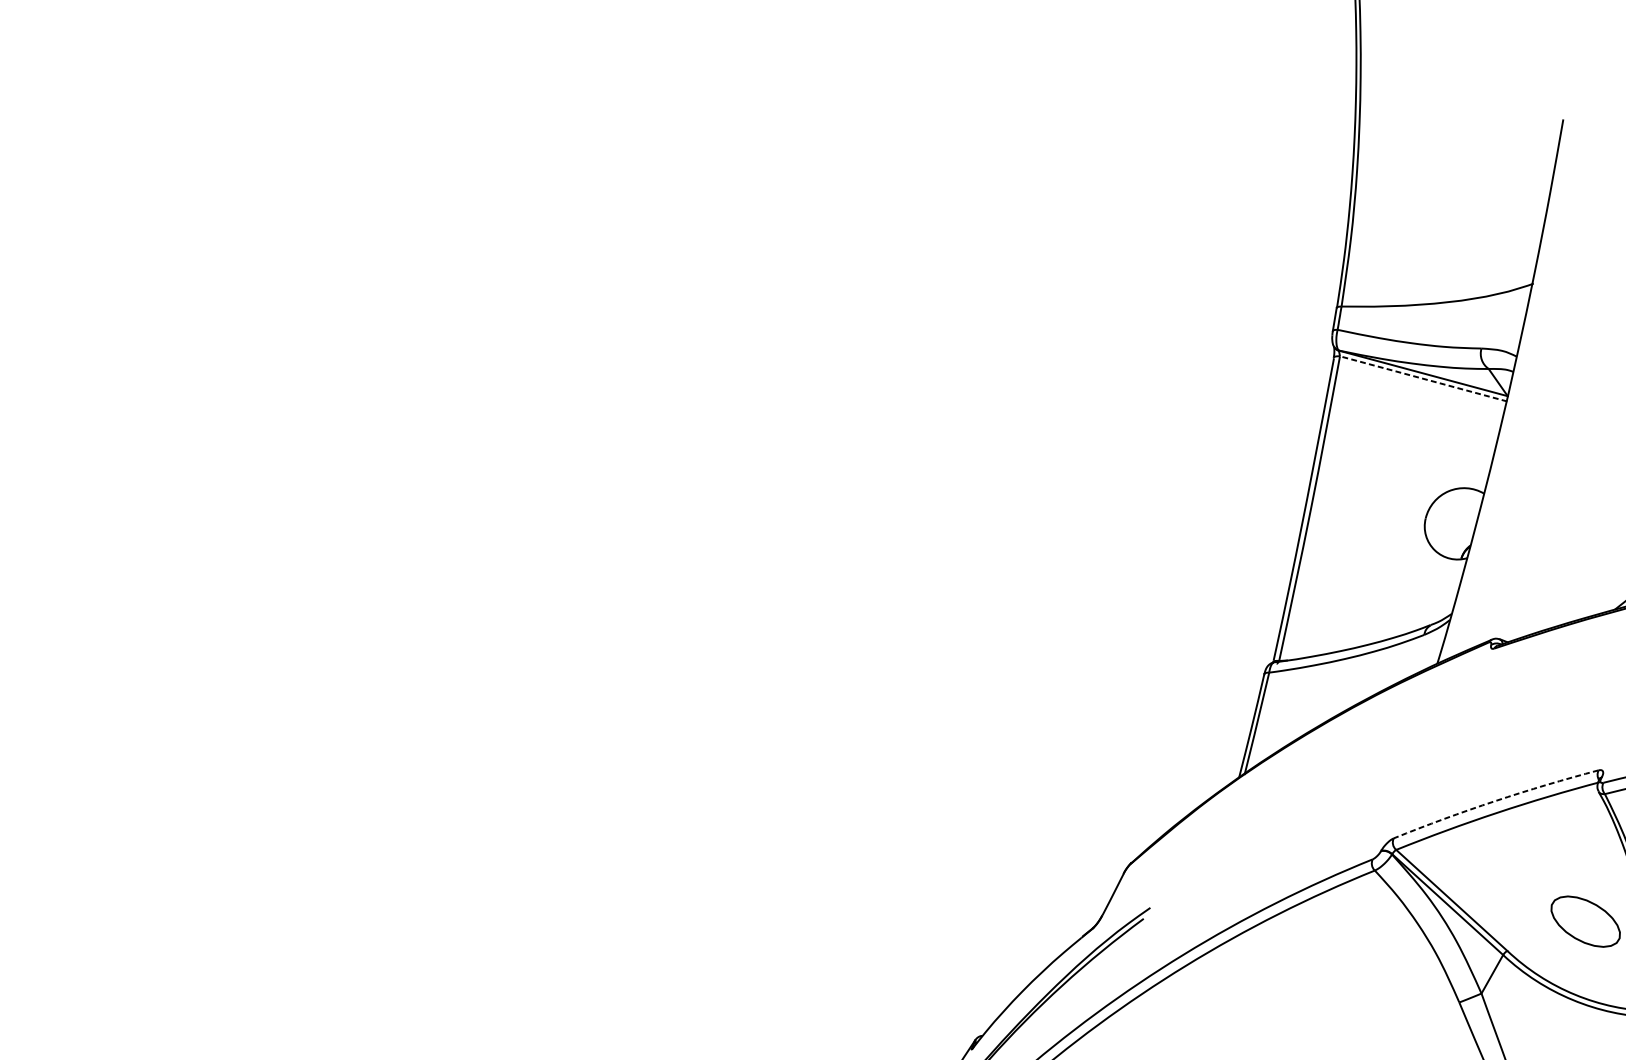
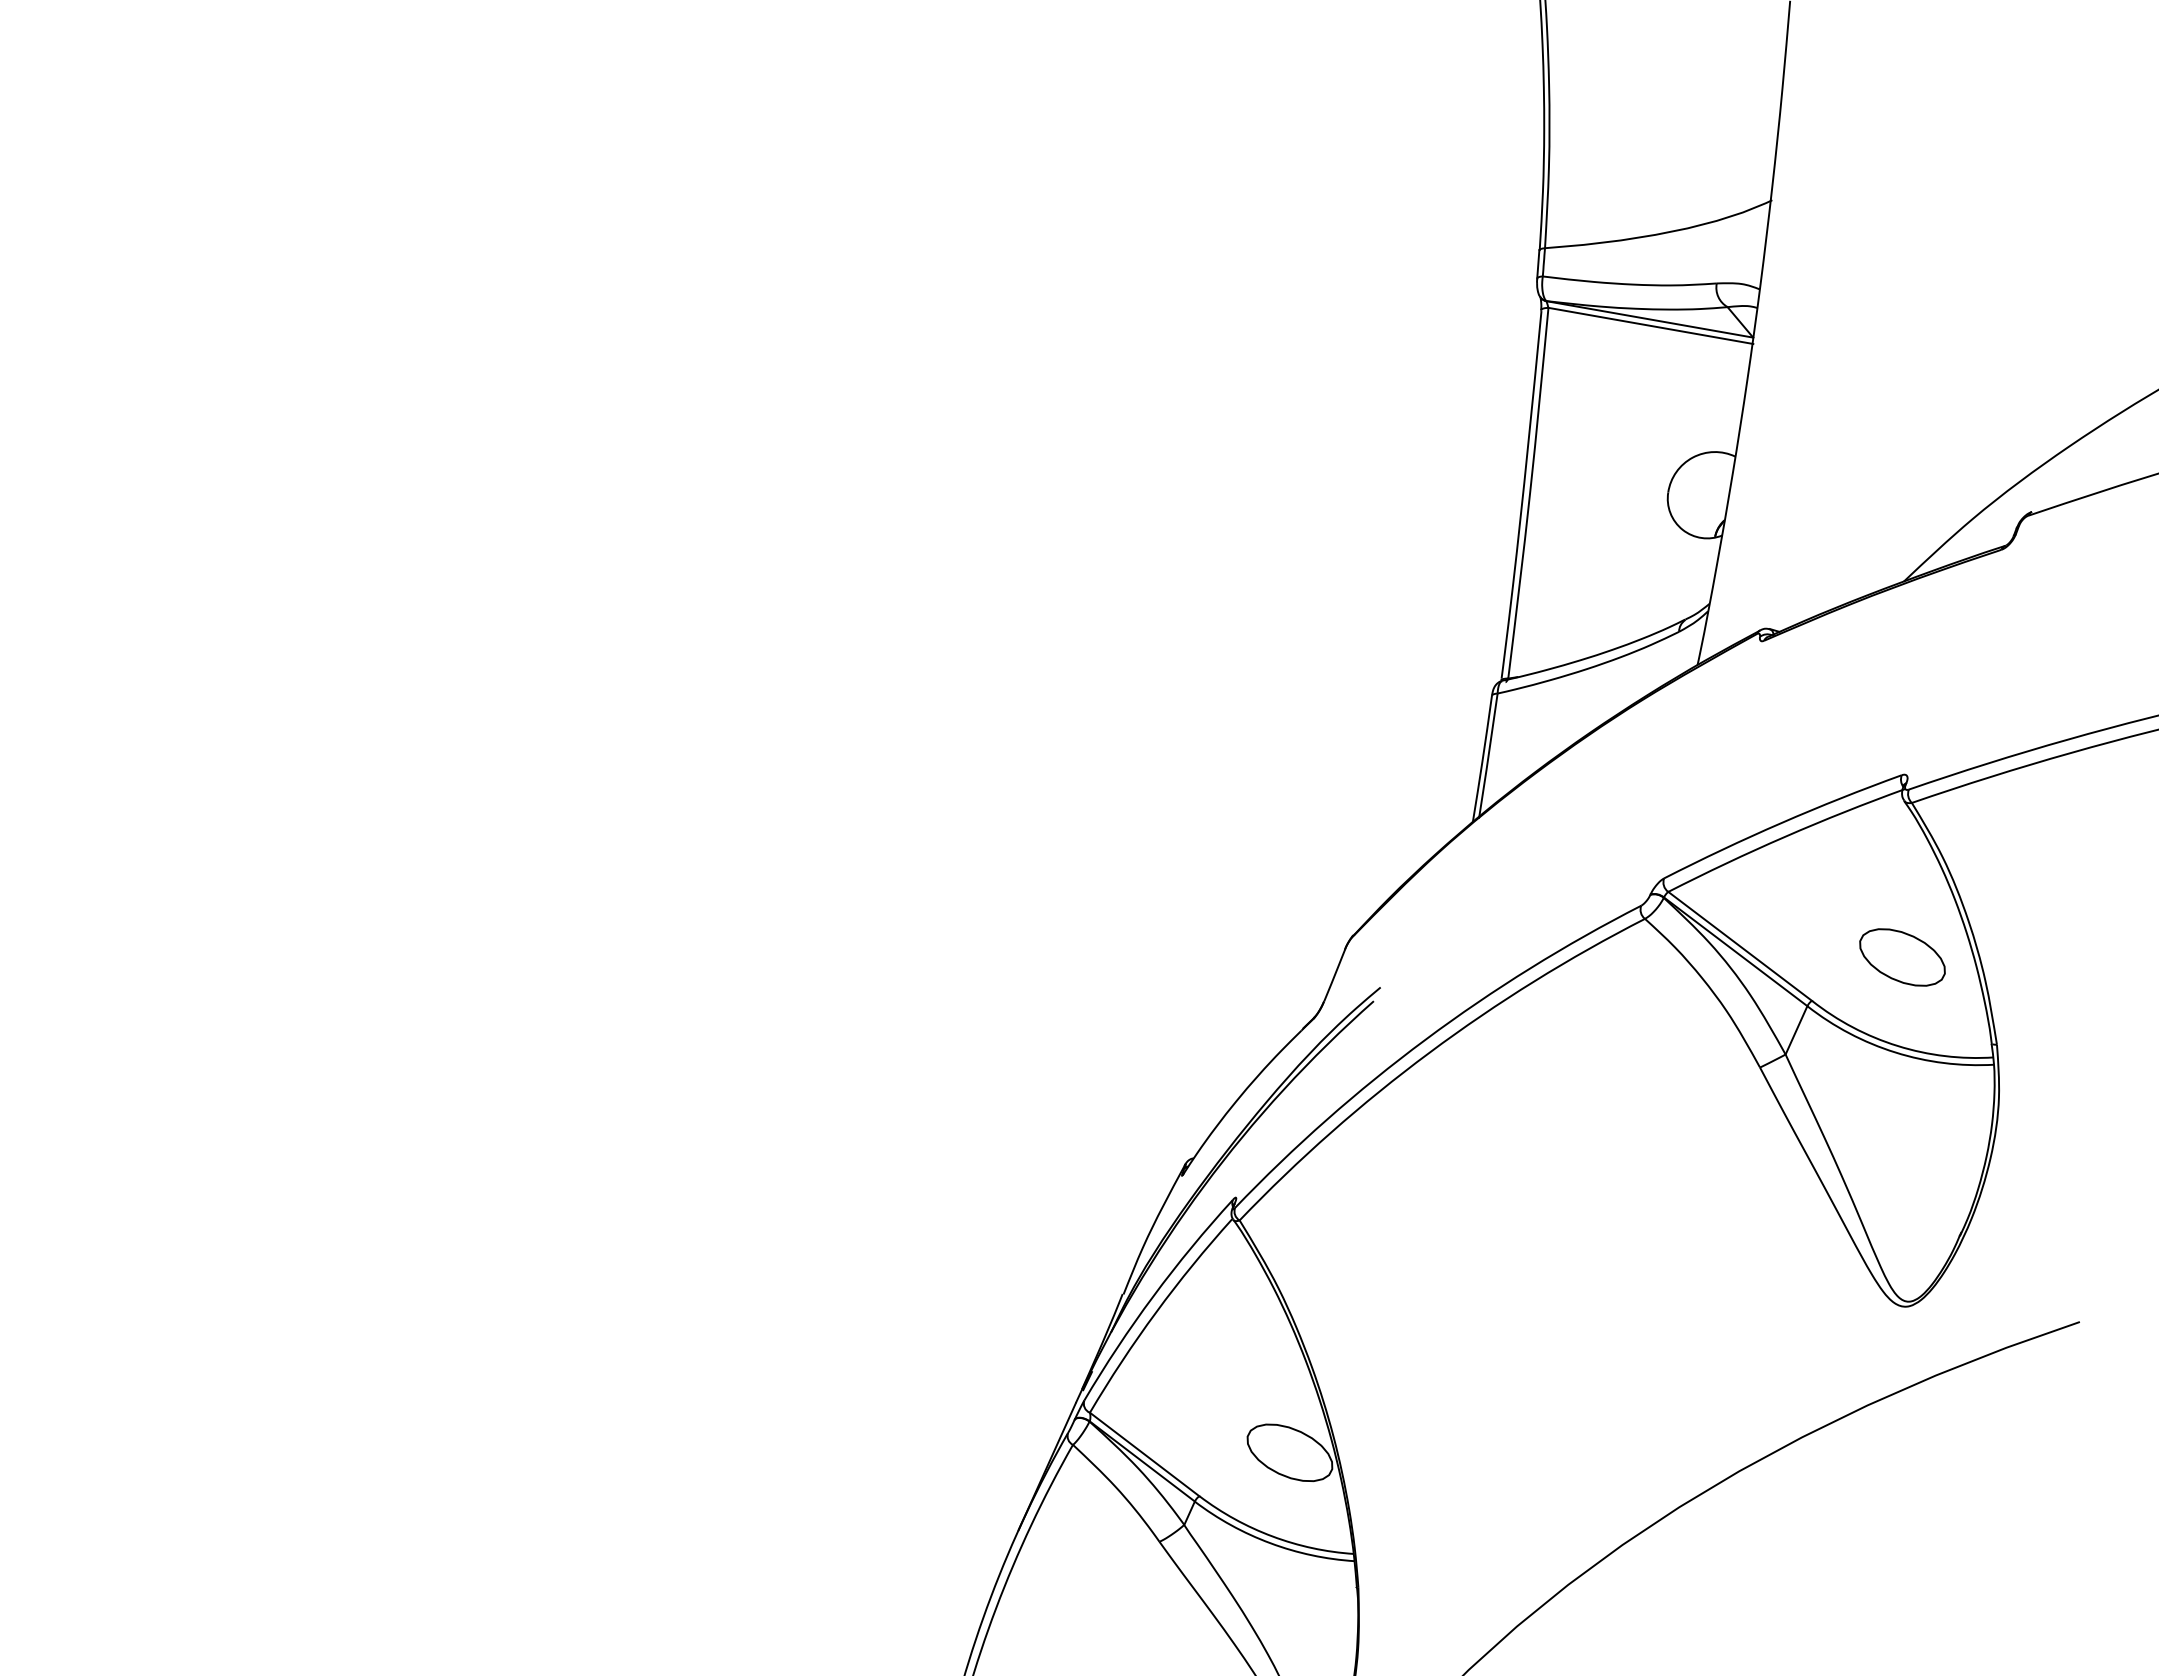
line: (1423, 378) -> (1650, 325), dashed -> solid
arc: (1495, 801) -> (1781, 823), dashed -> solid

